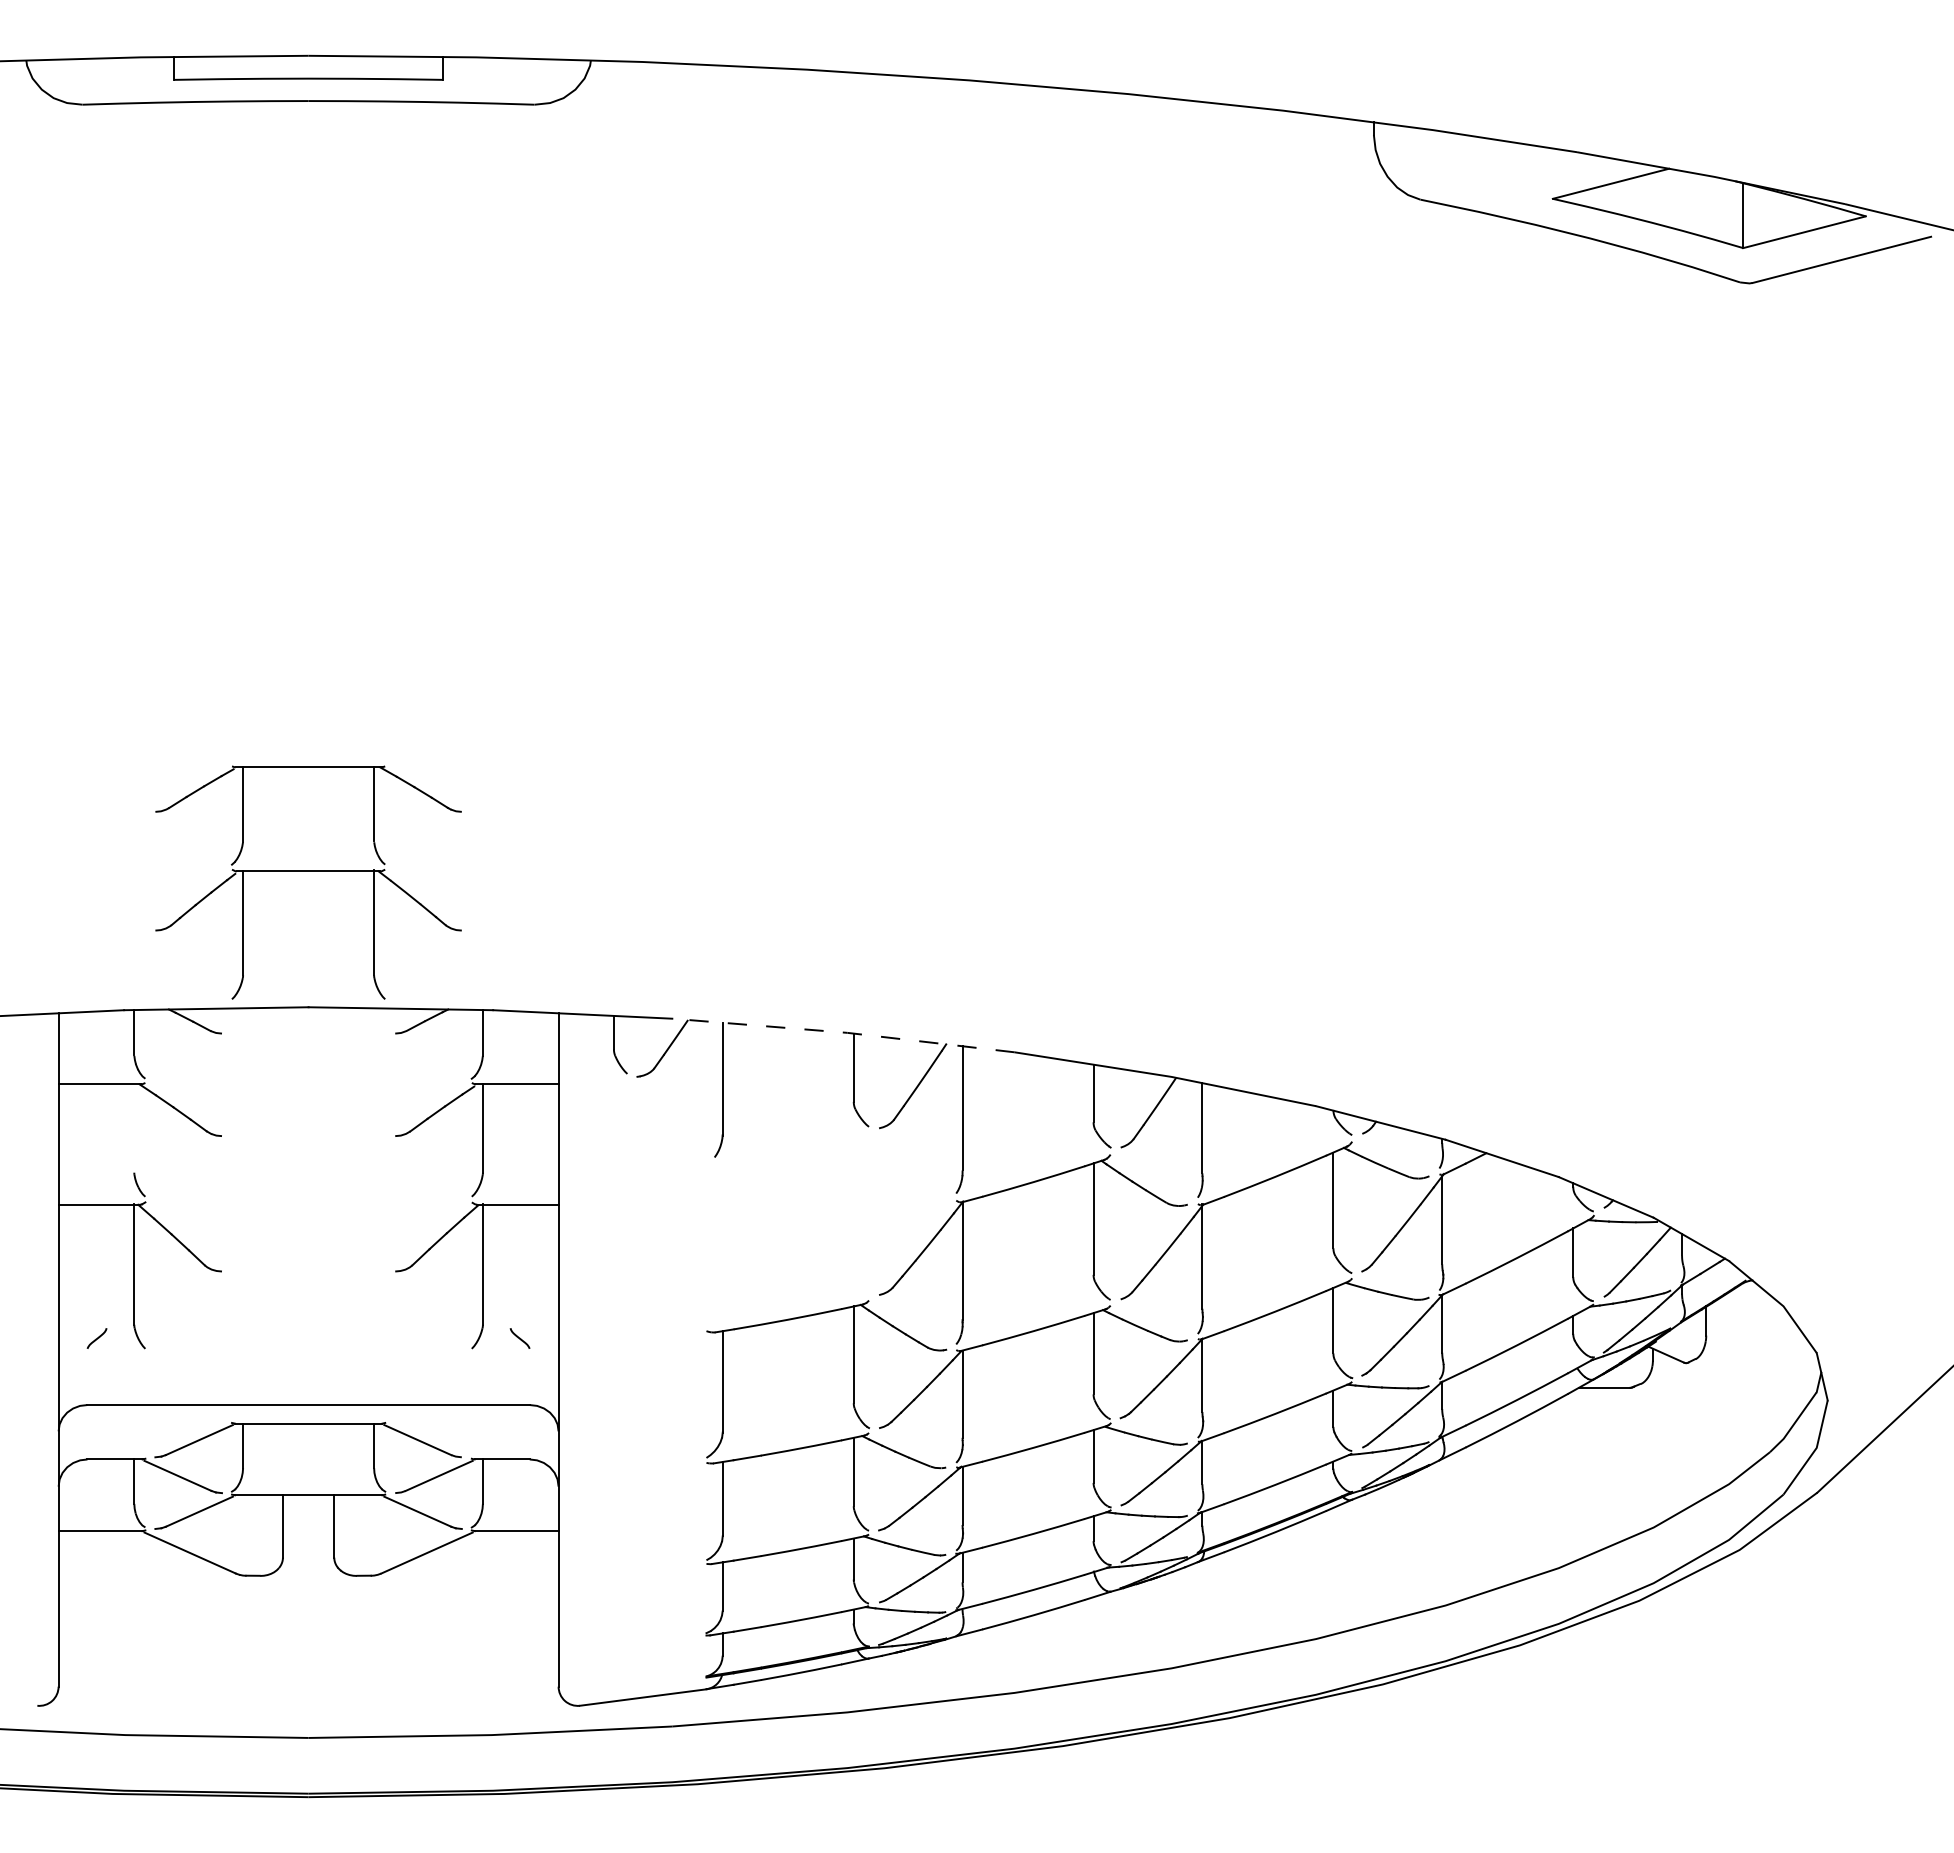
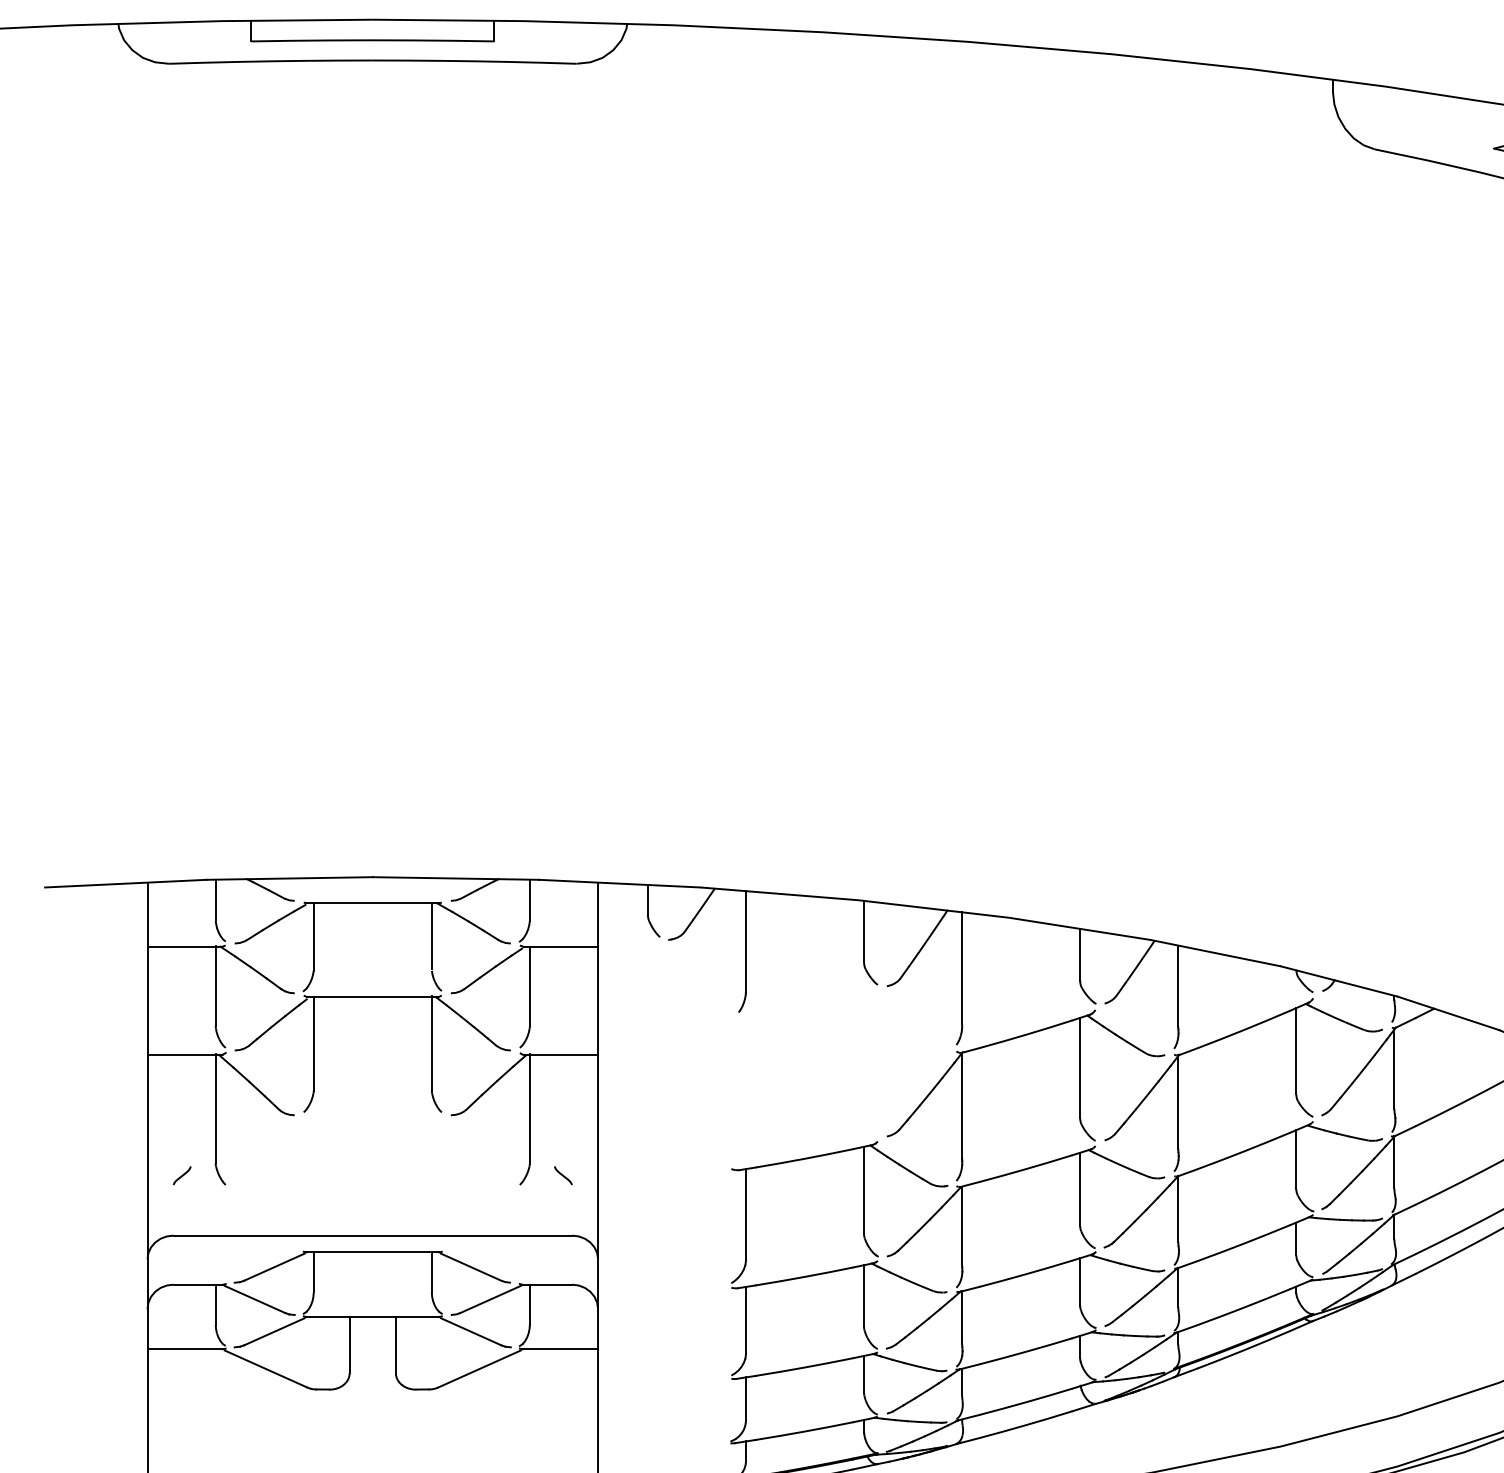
part: (308, 871) -> (372, 997), moved
line: (844, 1032) -> (855, 899), dashed -> solid
line: (134, 1127) -> (215, 985), added

